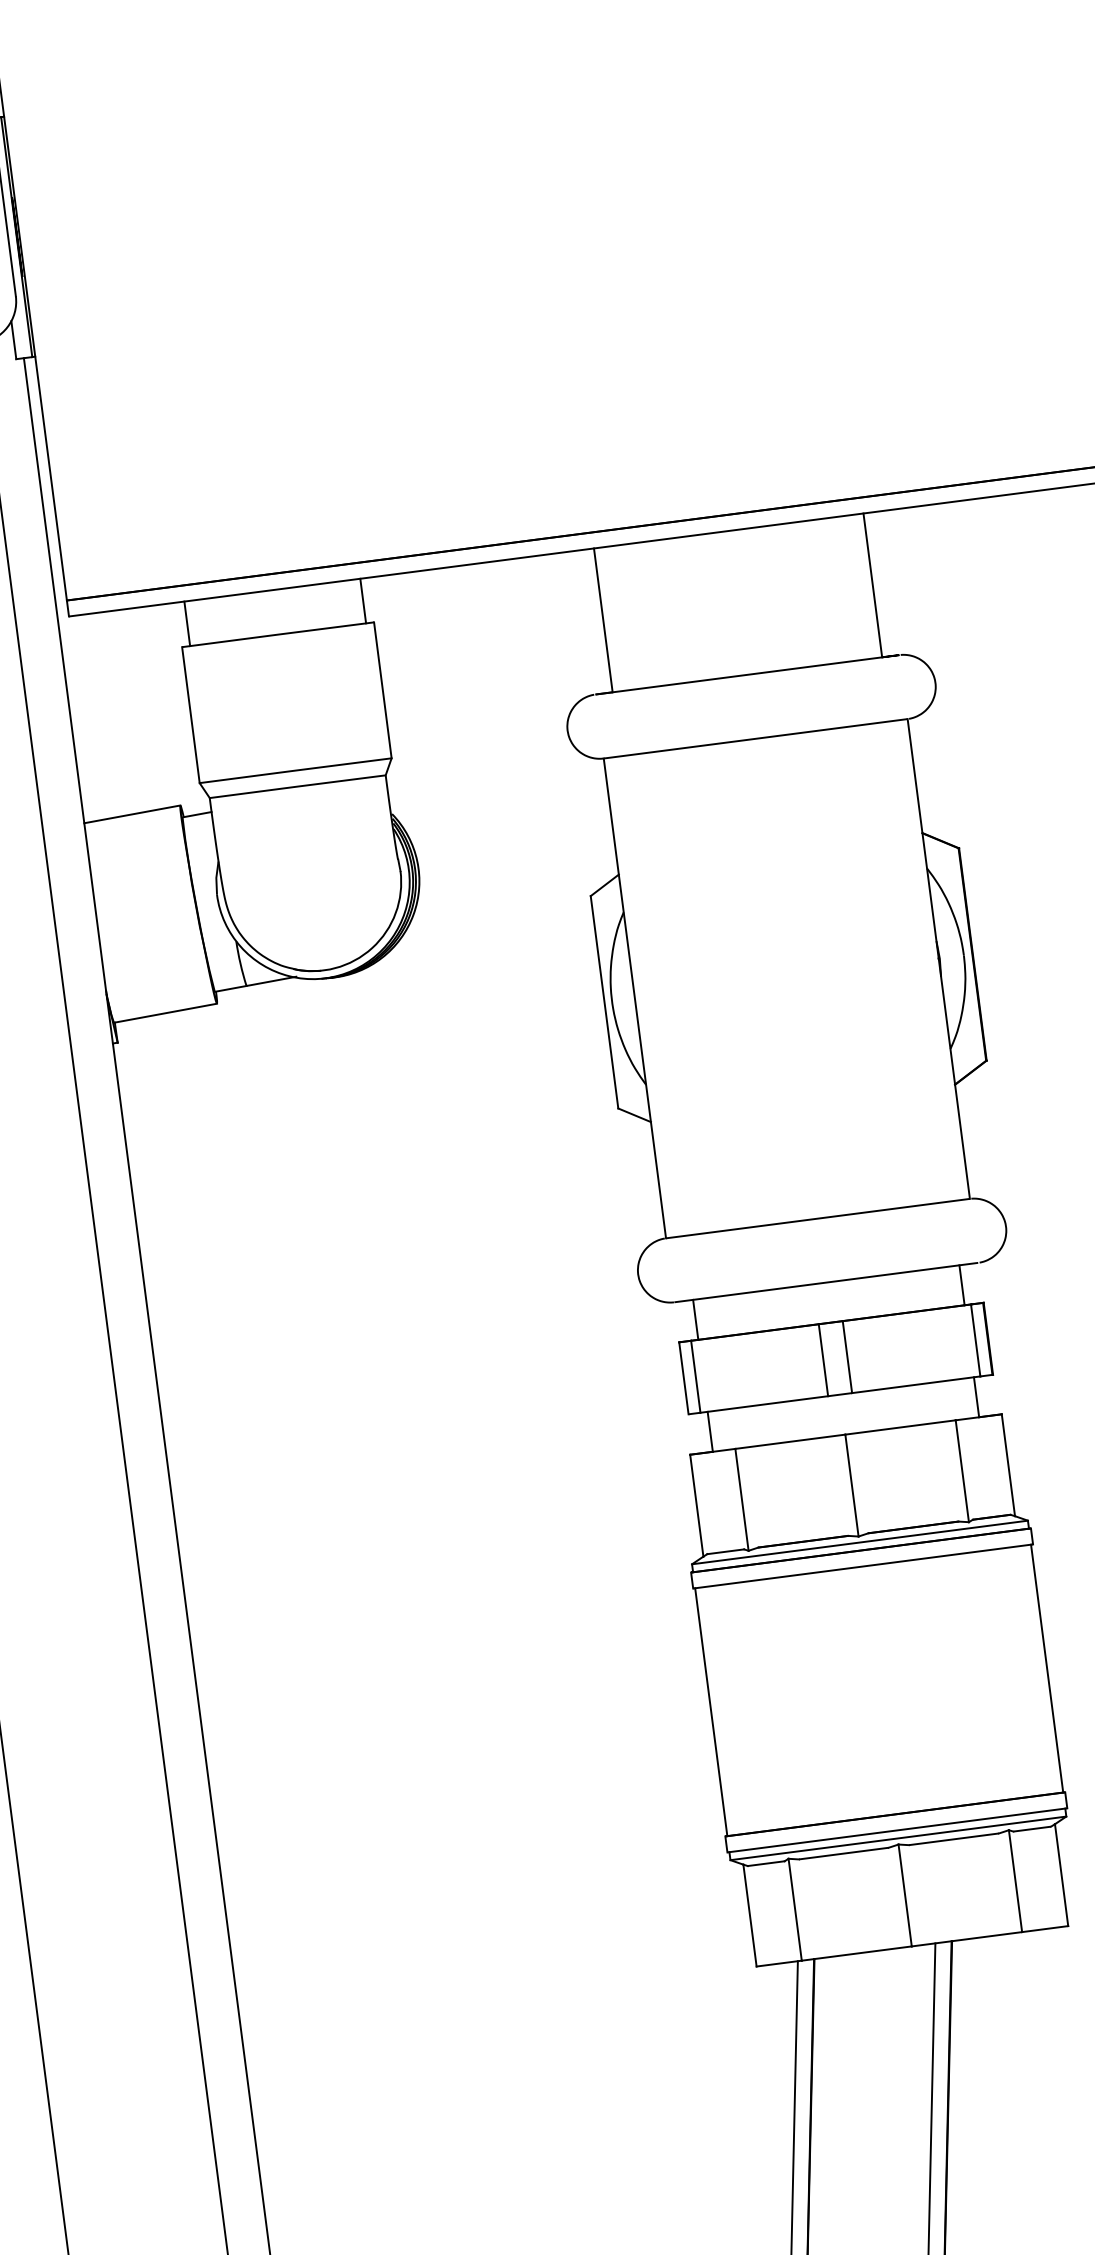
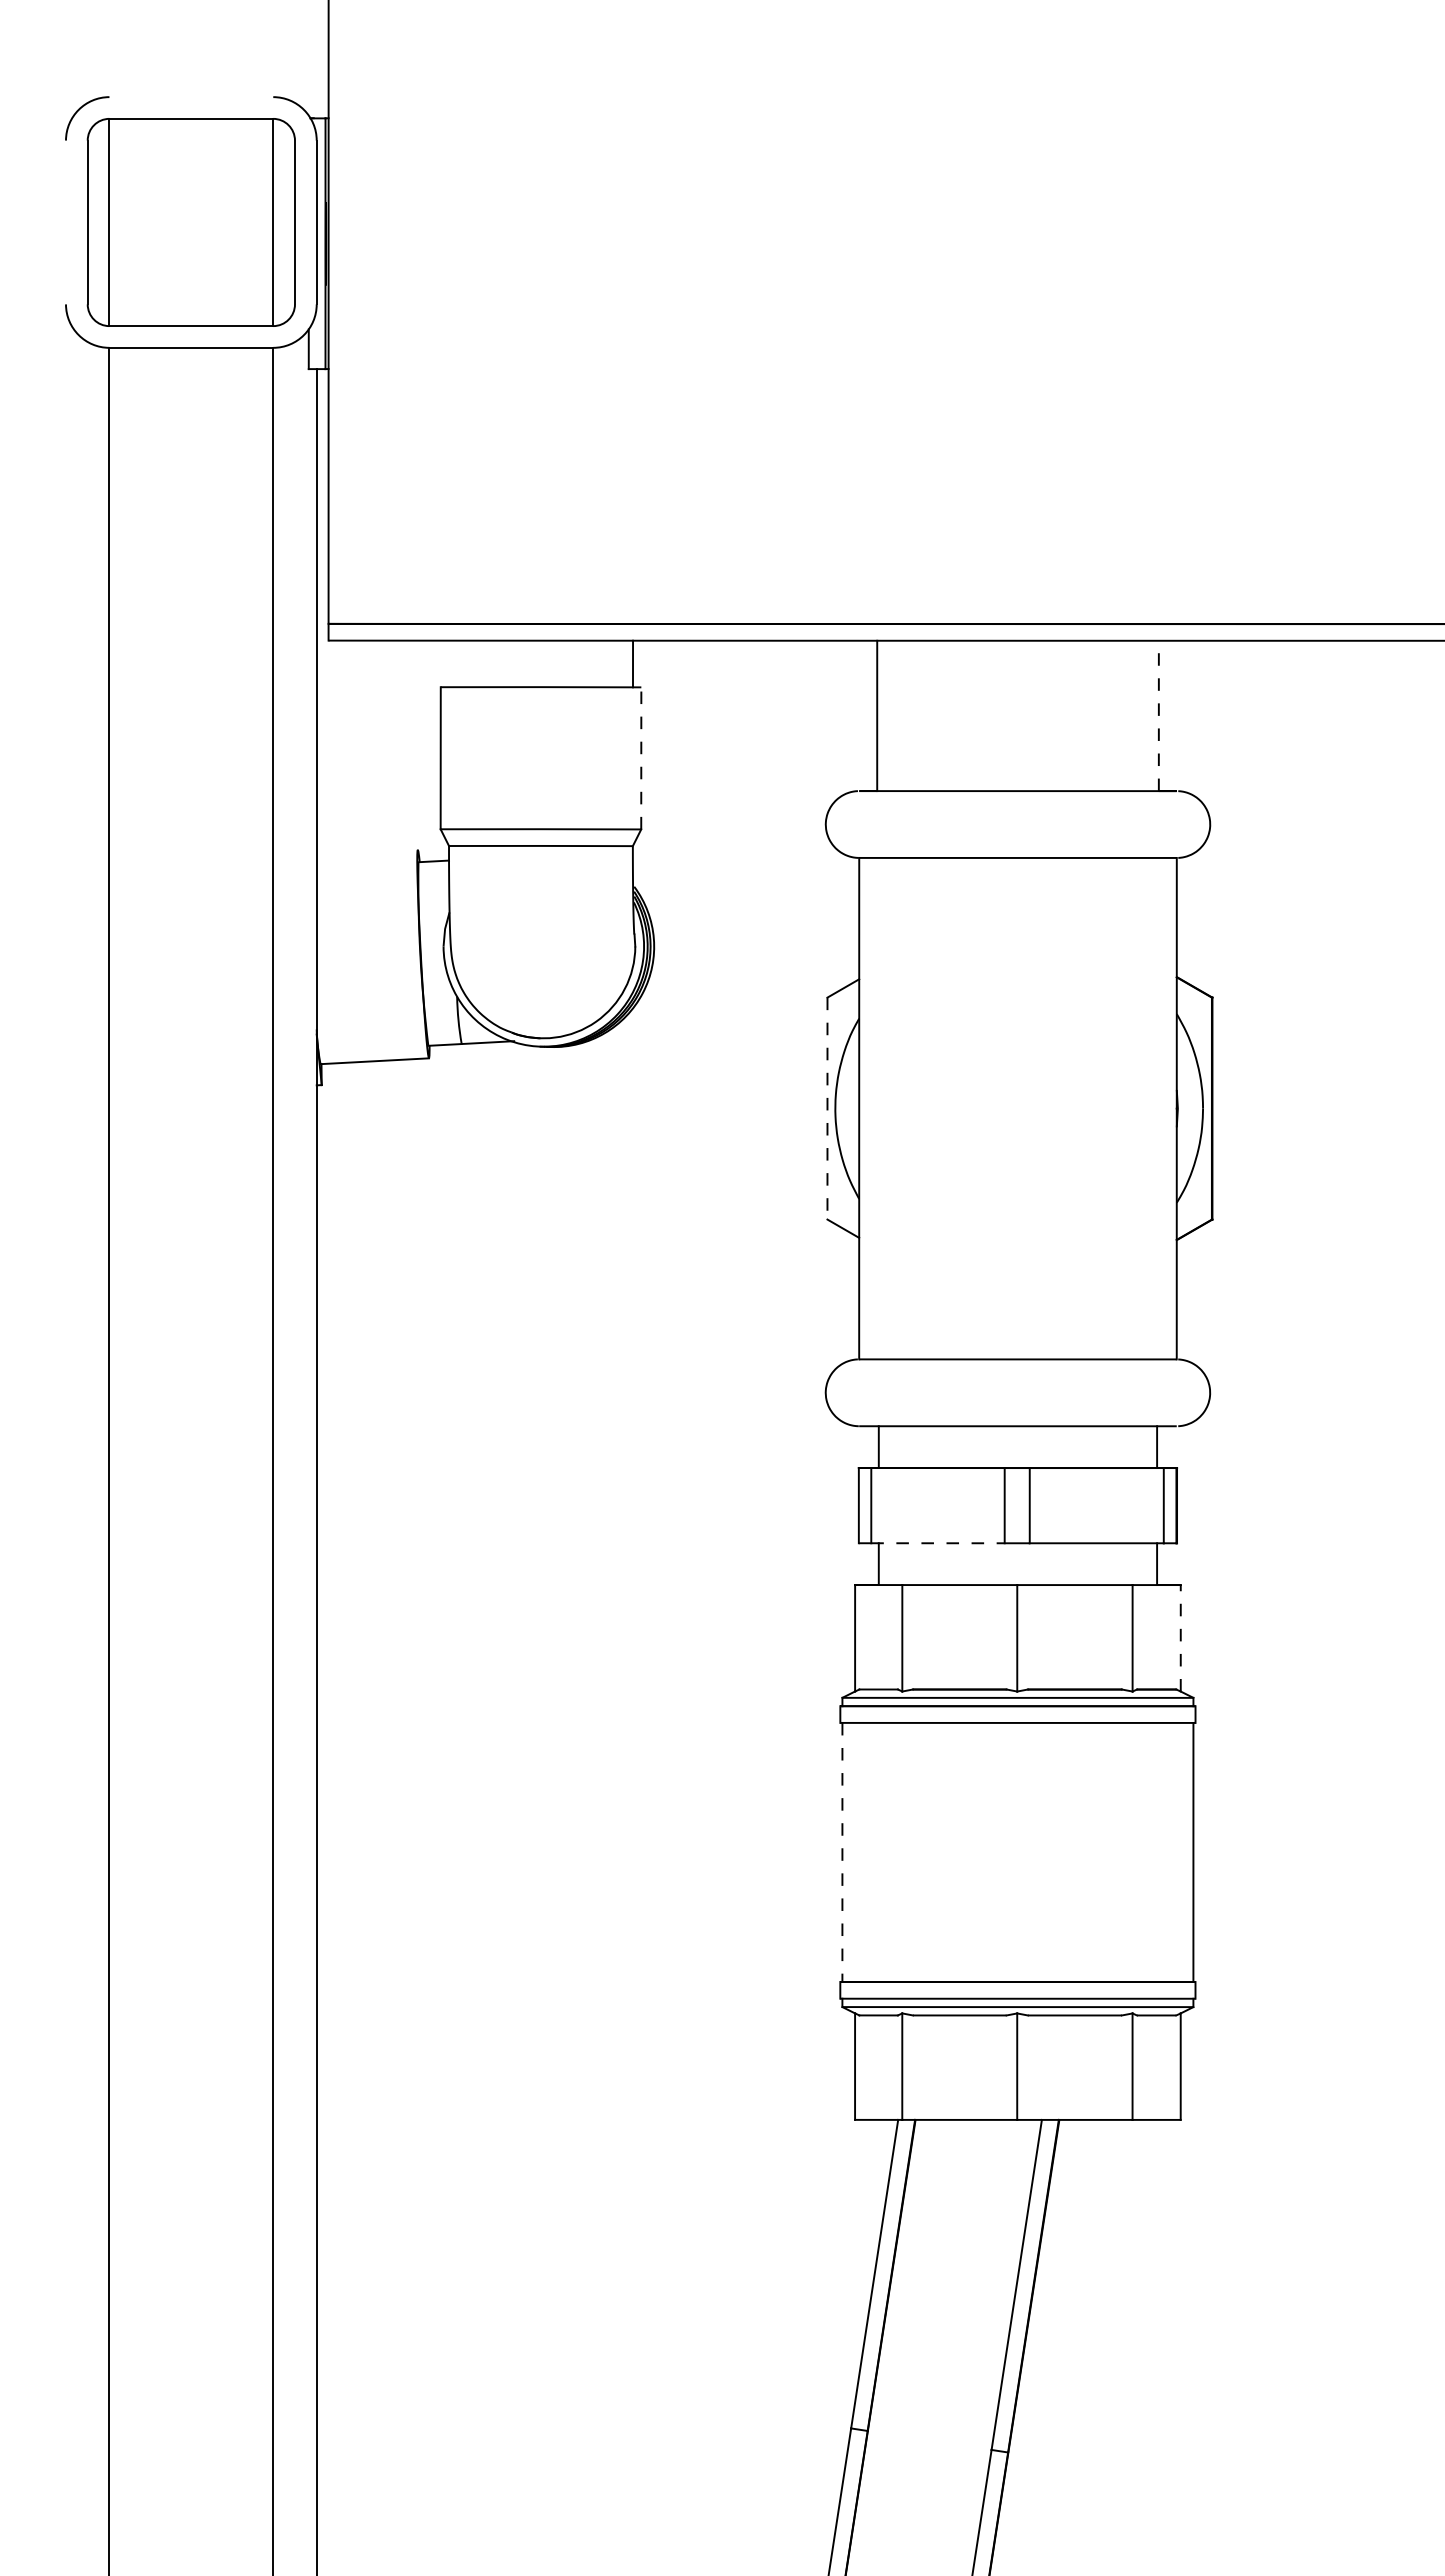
line: (872, 585) -> (1158, 715), solid -> dashed
line: (187, 623) -> (449, 663), removed
line: (382, 689) -> (641, 757), solid -> dashed
line: (131, 814) -> (366, 852), removed
line: (604, 1002) -> (827, 1108), solid -> dashed
line: (763, 1404) -> (937, 1543), solid -> dashed
line: (1008, 1464) -> (1180, 1637), solid -> dashed
line: (711, 1712) -> (842, 1852), solid -> dashed

